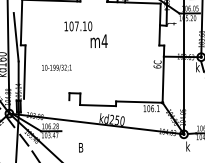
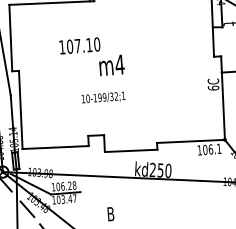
text: (85, 34) -> (91, 57), moved
text: (56, 67) -> (102, 97), moved
line: (46, 99) -> (55, 147), added

